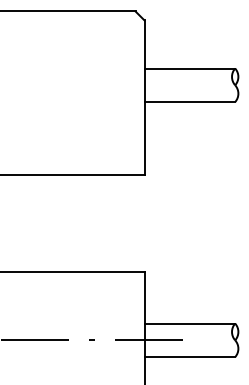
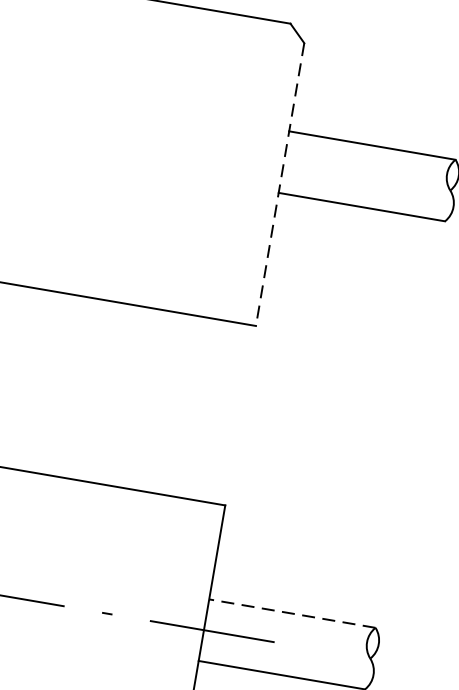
line: (144, 98) -> (279, 186), solid -> dashed
line: (189, 323) -> (291, 613), solid -> dashed

